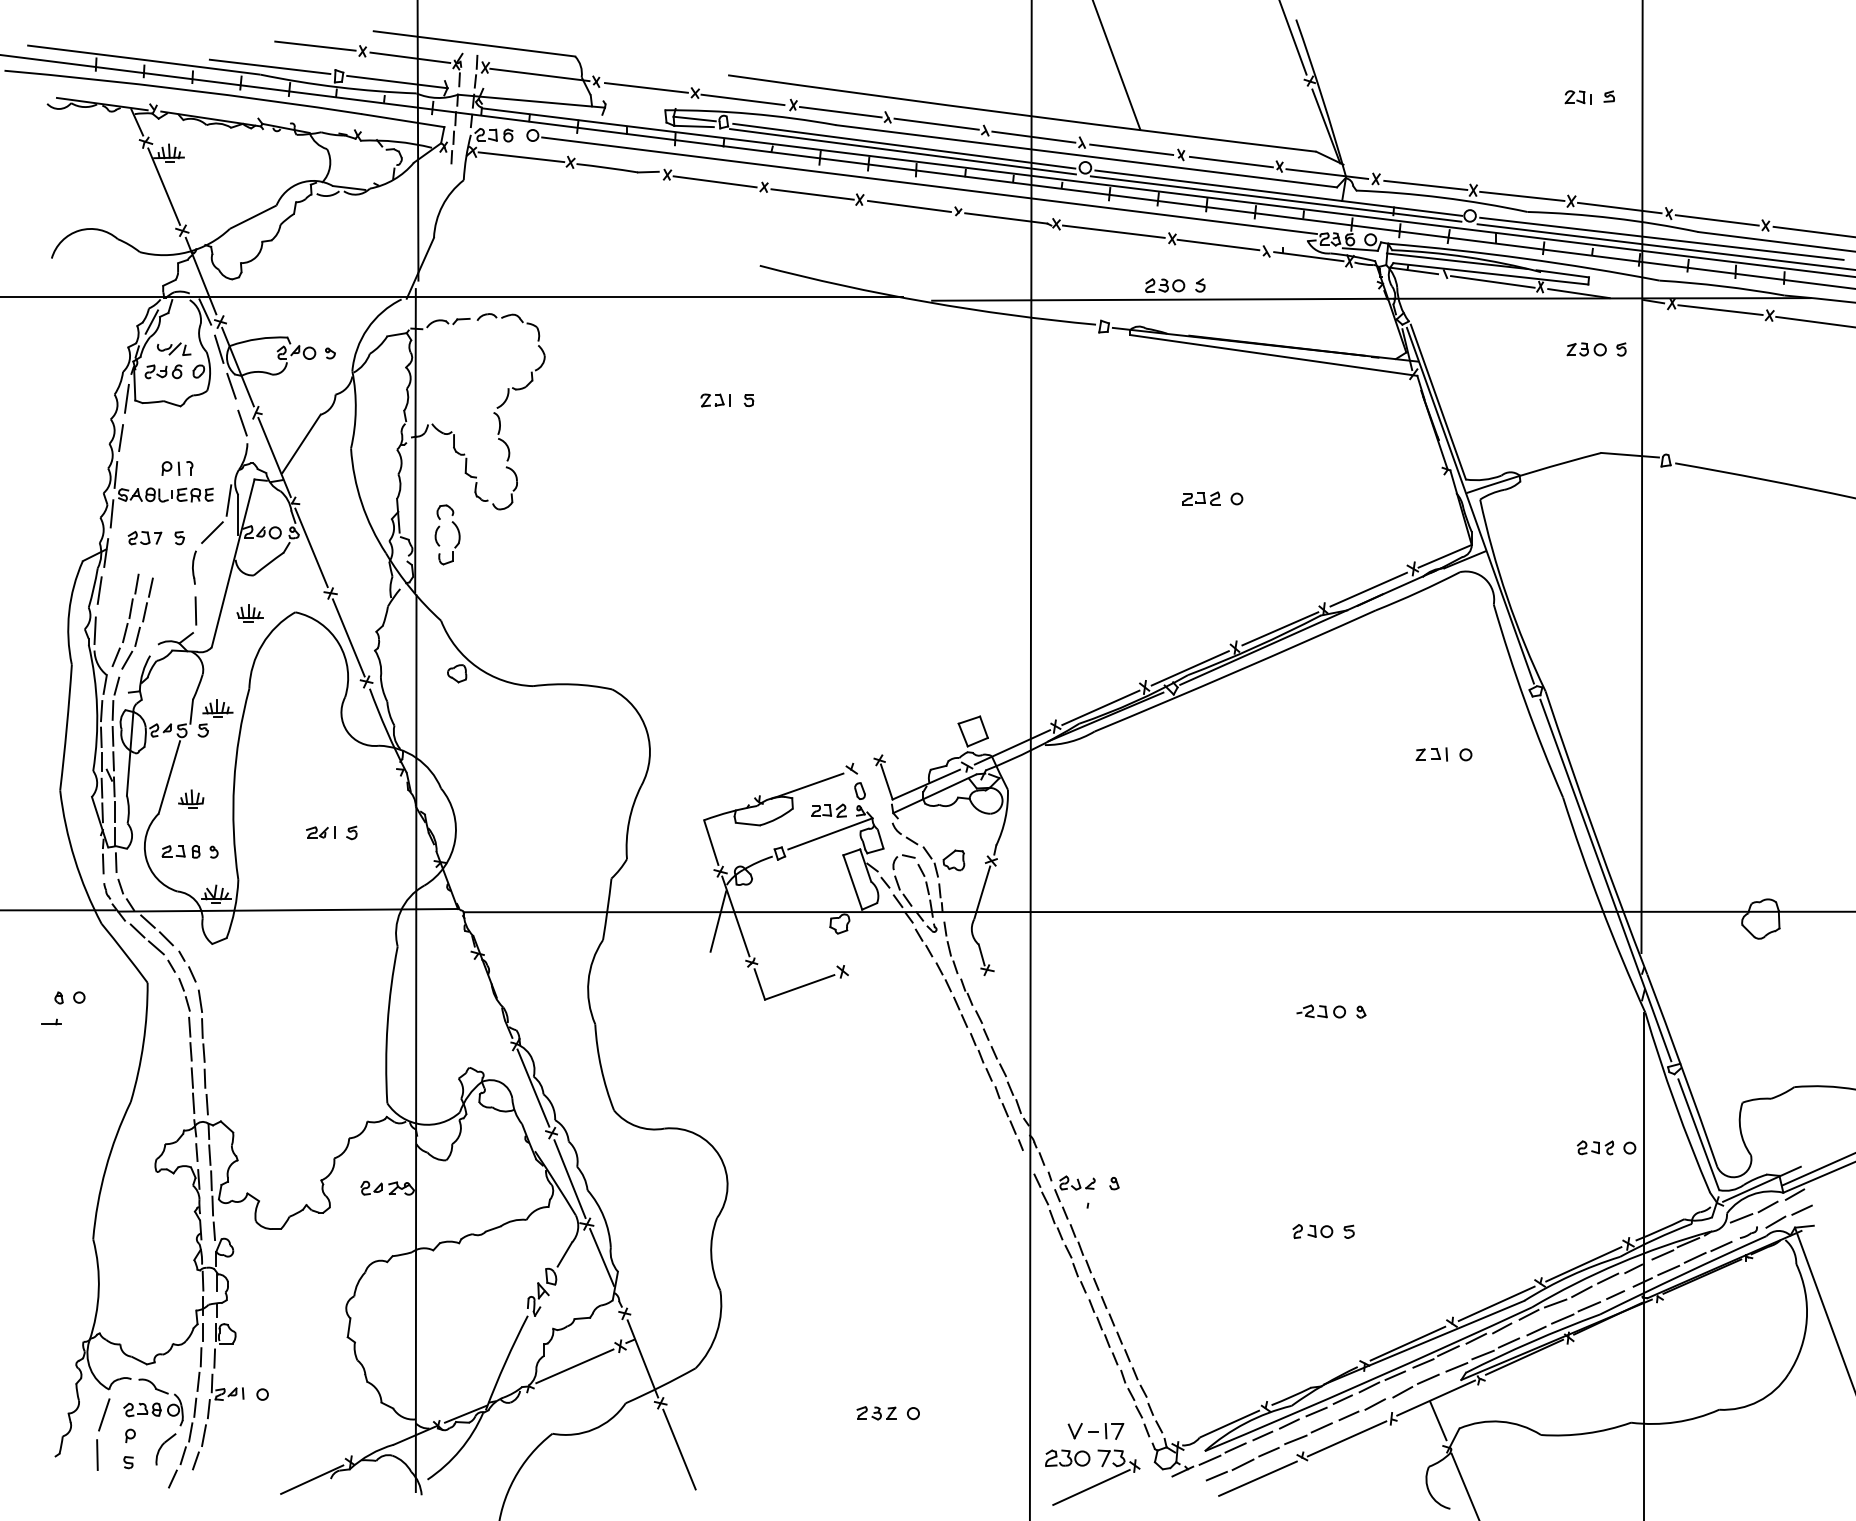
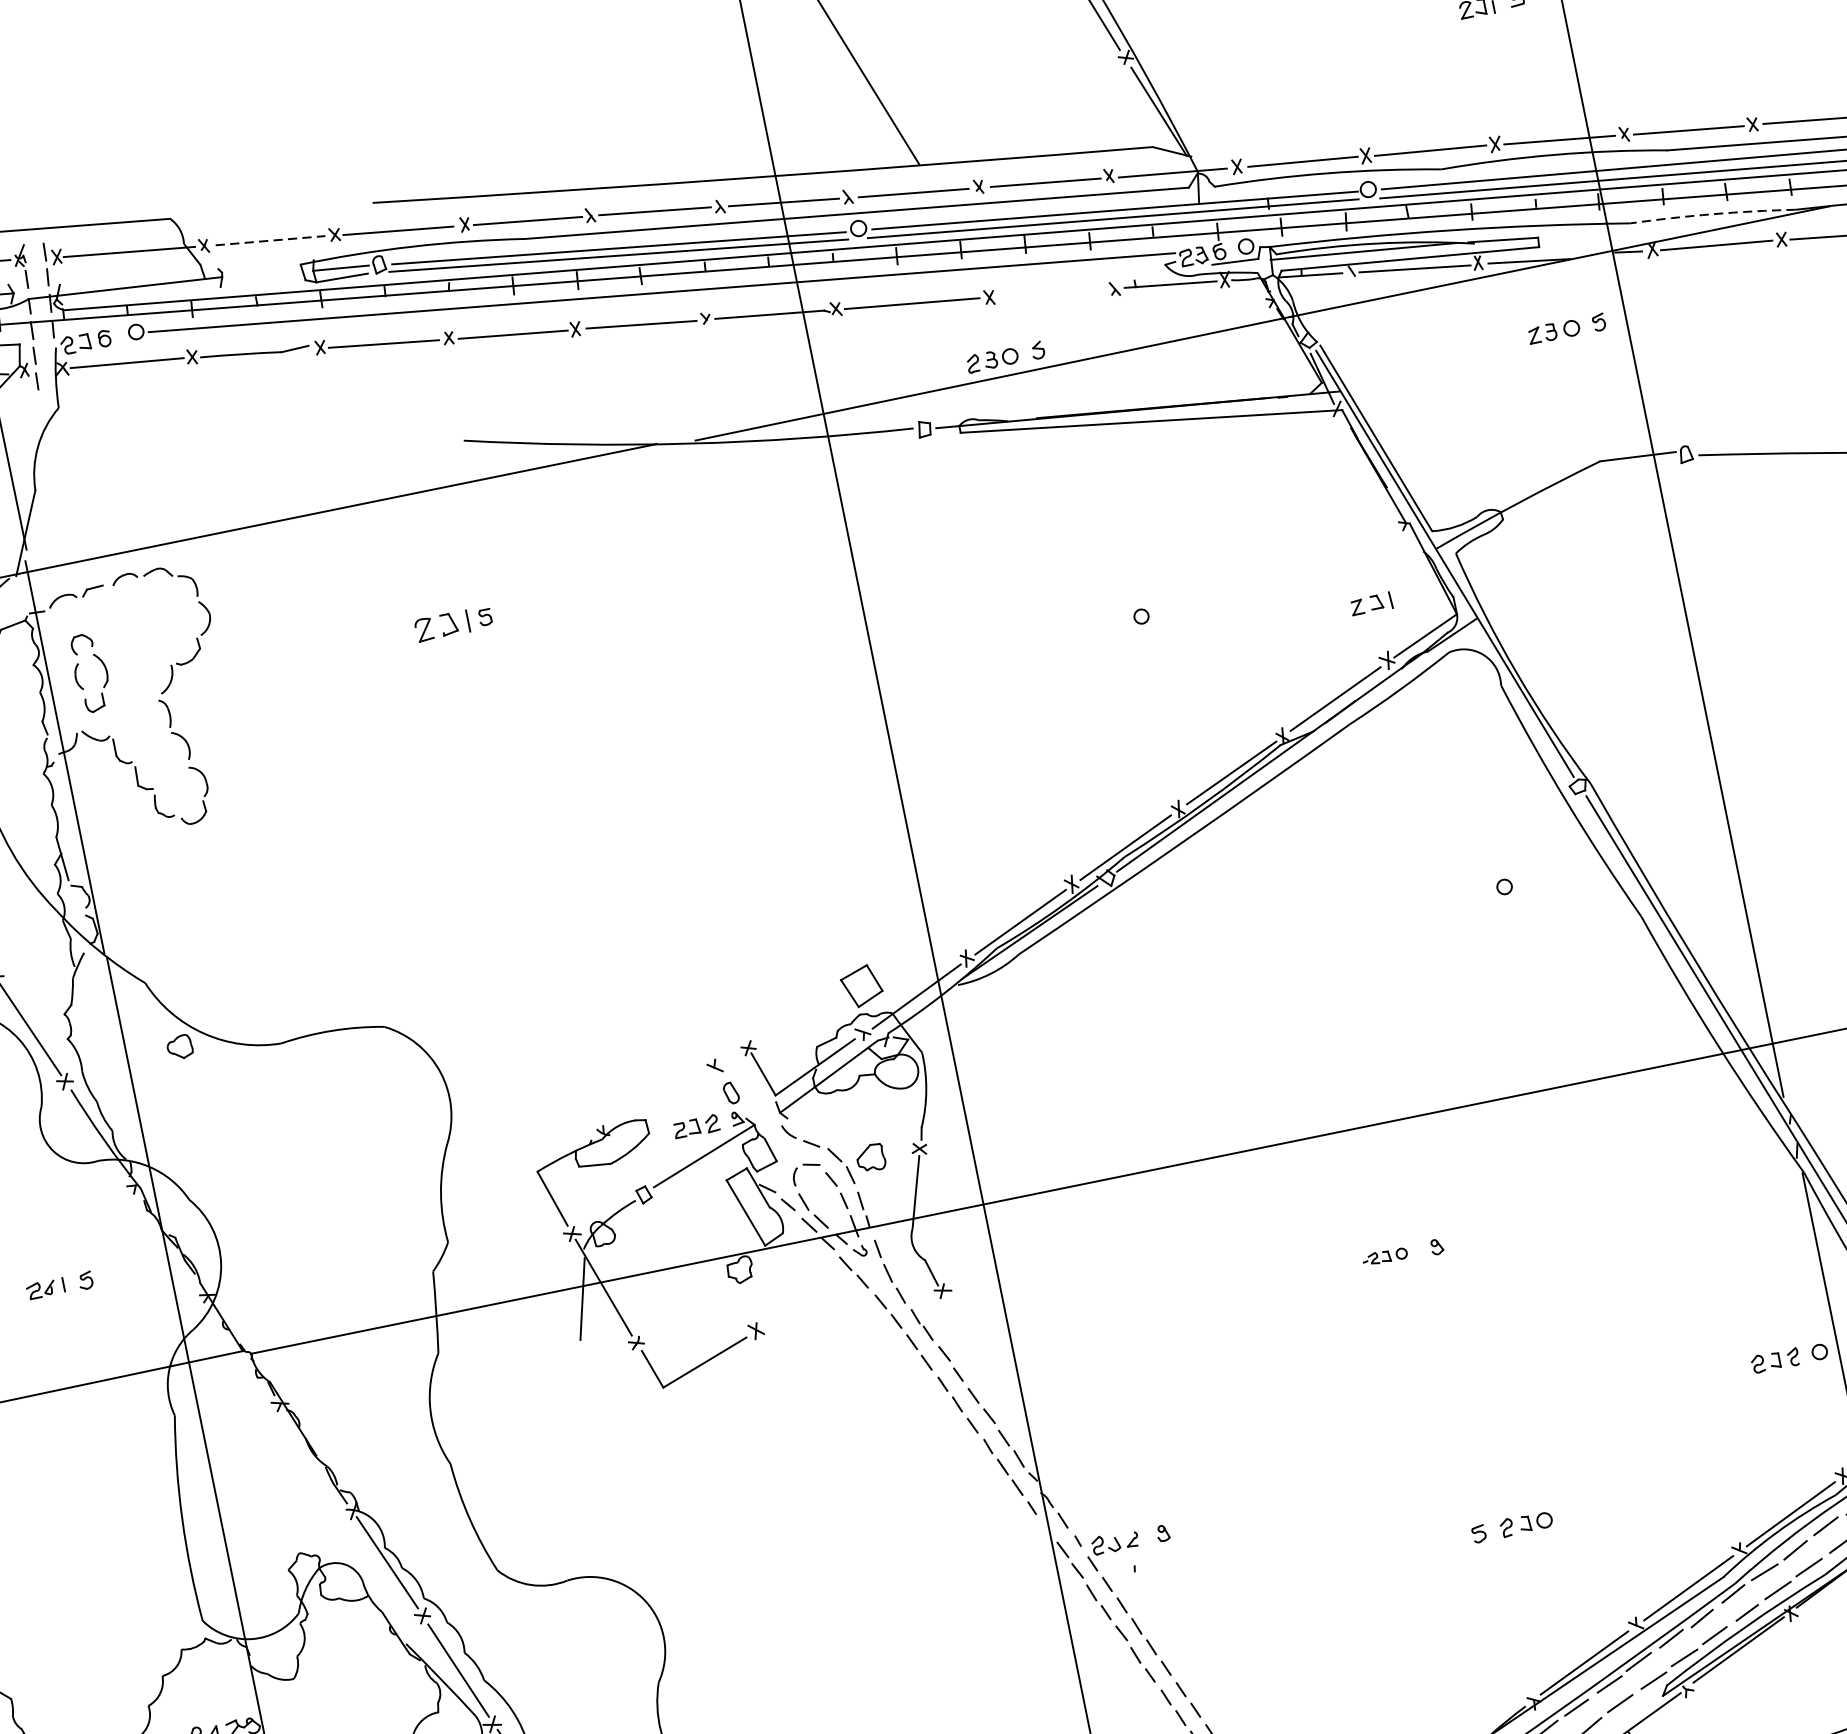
line: (646, 87) -> (270, 240), solid -> dashed
line: (1218, 244) -> (1050, 292), removed
arc: (1722, 286) -> (1713, 214), solid -> dashed
part: (715, 400) -> (441, 626), size x1.4
part: (1201, 498) -> (1095, 625), removed
part: (437, 532) -> (77, 672), moved
part: (1431, 754) -> (1371, 604), moved
line: (807, 785) -> (661, 1099), removed
part: (1320, 1011) -> (1384, 1256), size x0.7
part: (1312, 1231) -> (1525, 1523), moved

